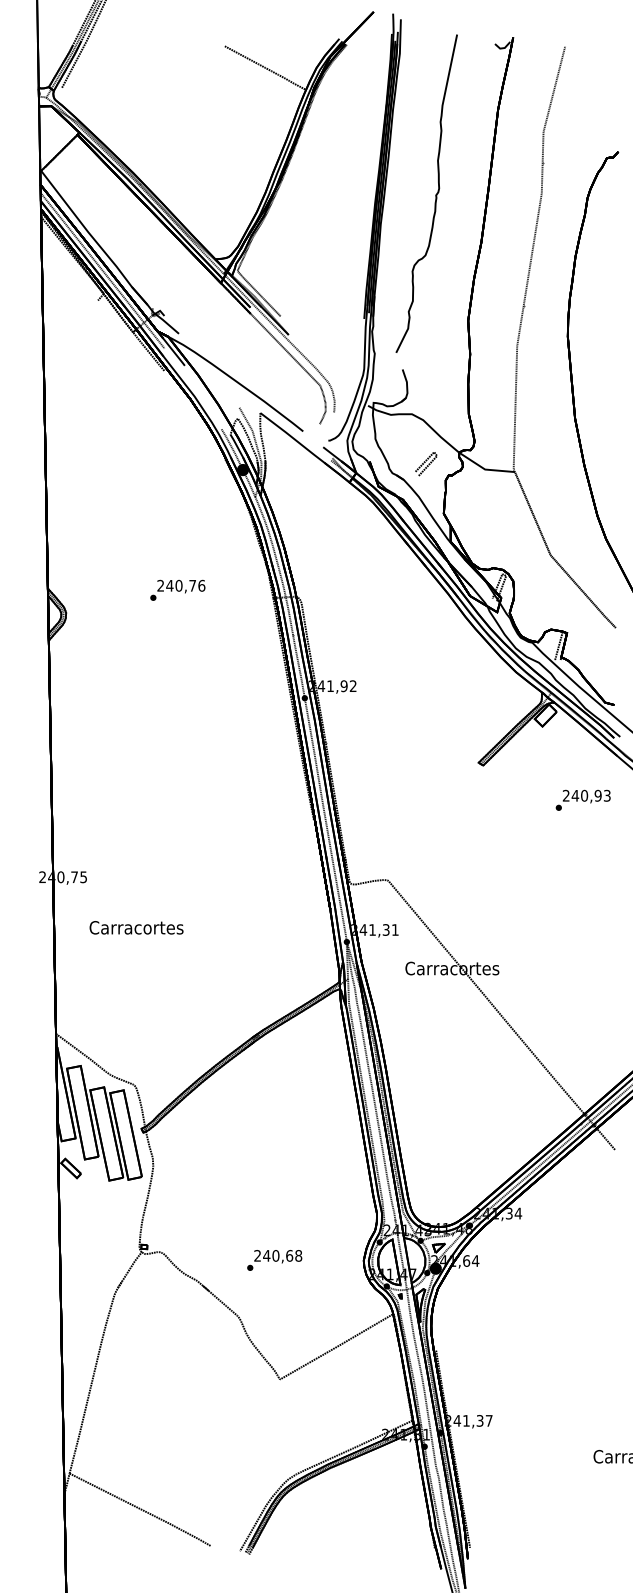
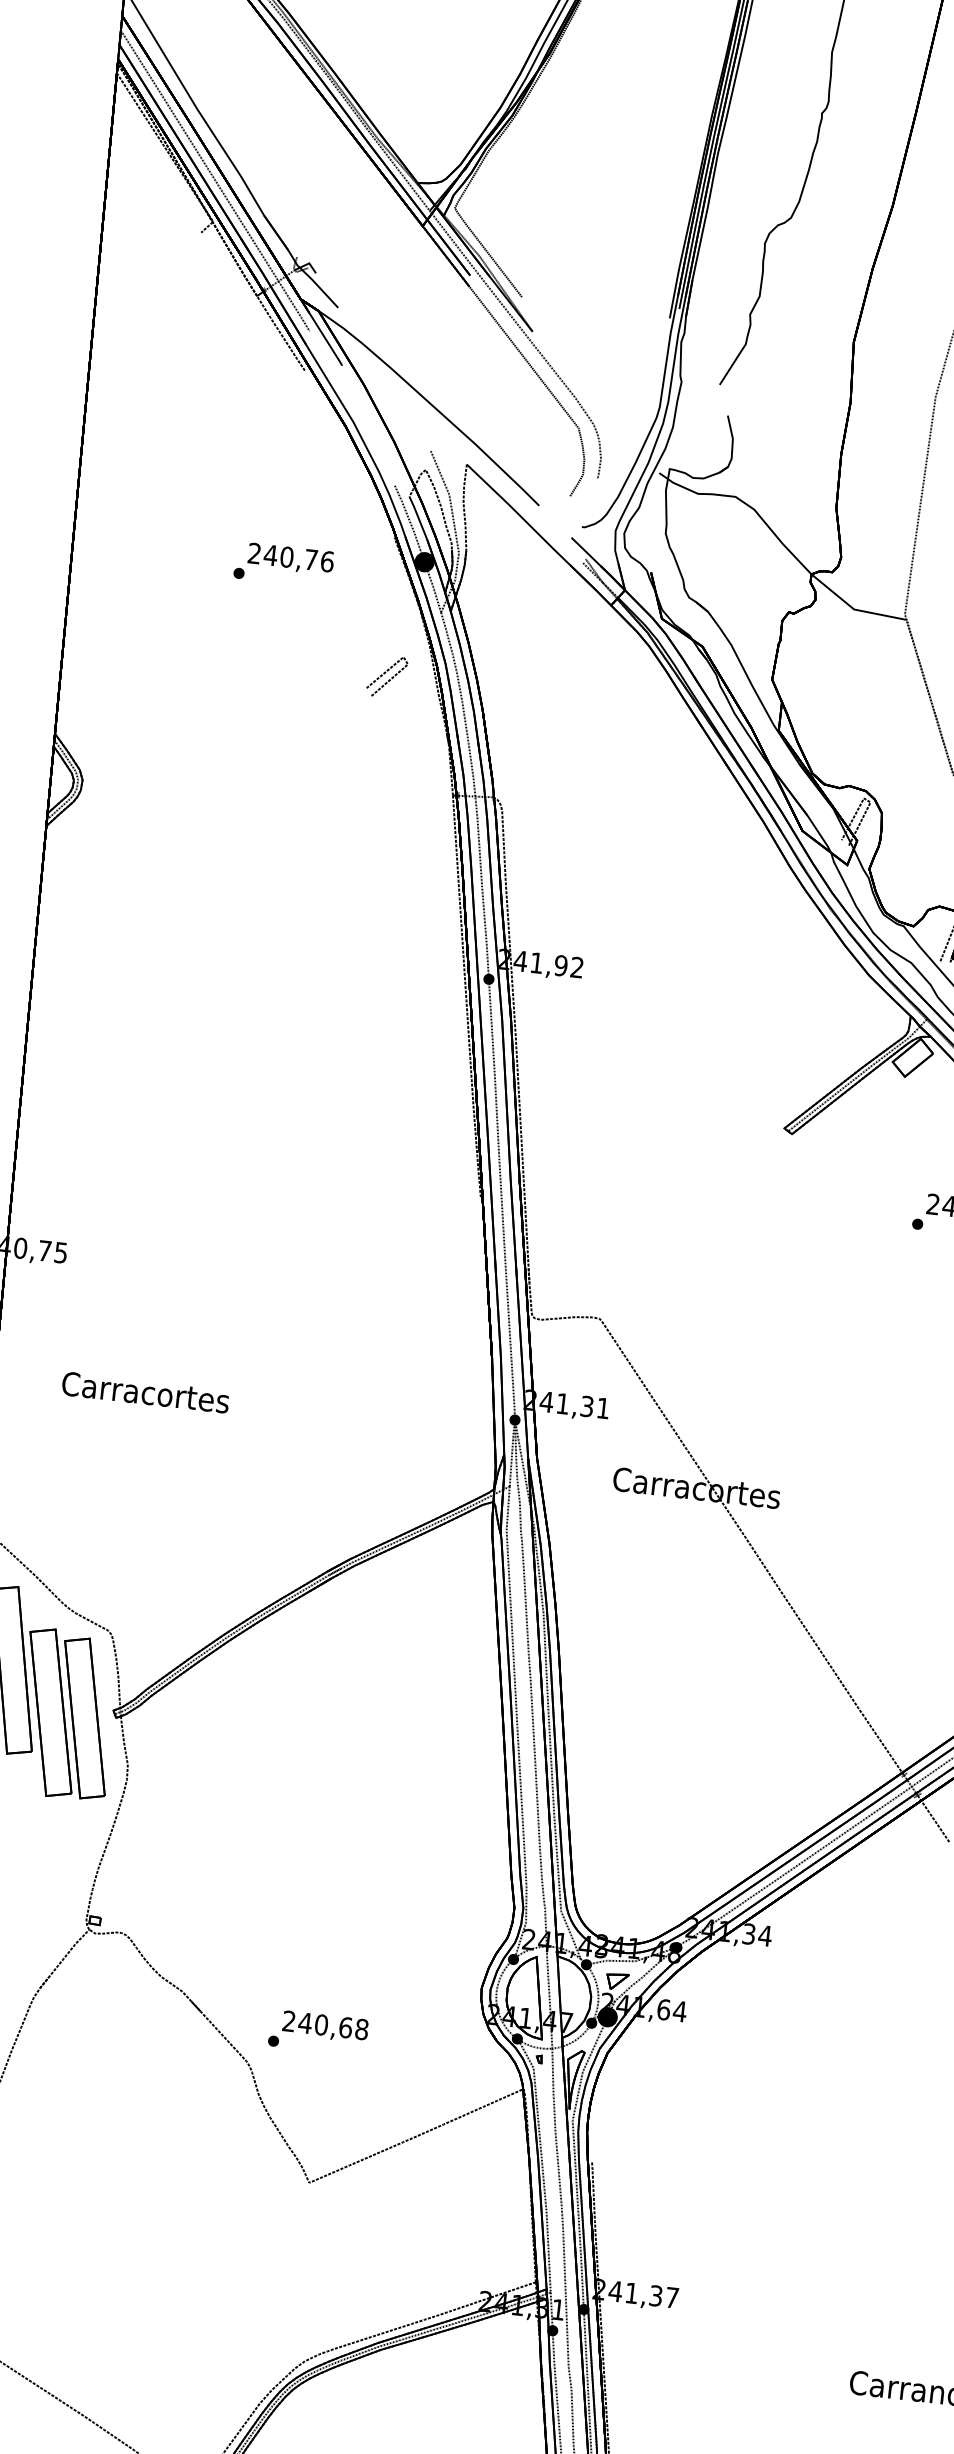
line: (427, 465) -> (389, 679), moved
text: (177, 589) -> (283, 563), moved
text: (136, 927) -> (145, 1392), moved
text: (274, 1260) -> (318, 2032), moved

